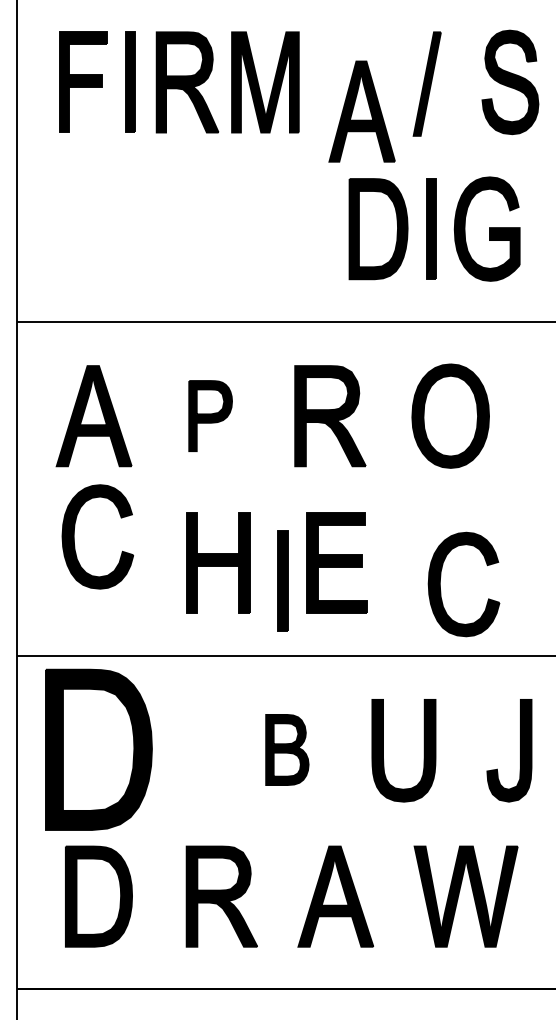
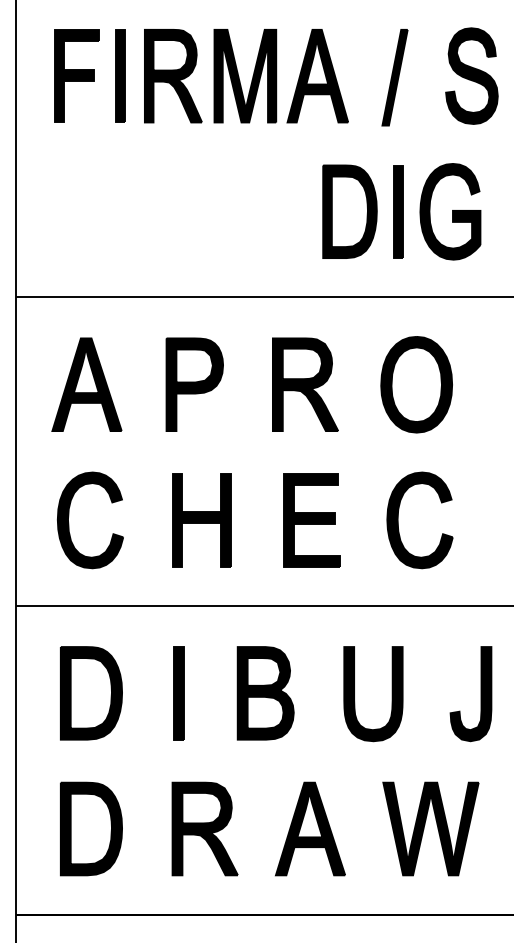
part: (361, 112) -> (317, 76), moved
part: (210, 415) -> (194, 384), size x1.43
part: (75, 539) -> (69, 522), moved
part: (282, 581) -> (178, 693), moved
part: (440, 584) -> (398, 520), moved
part: (99, 750) -> (91, 693), size x0.62
part: (287, 750) -> (265, 693), size x1.43

